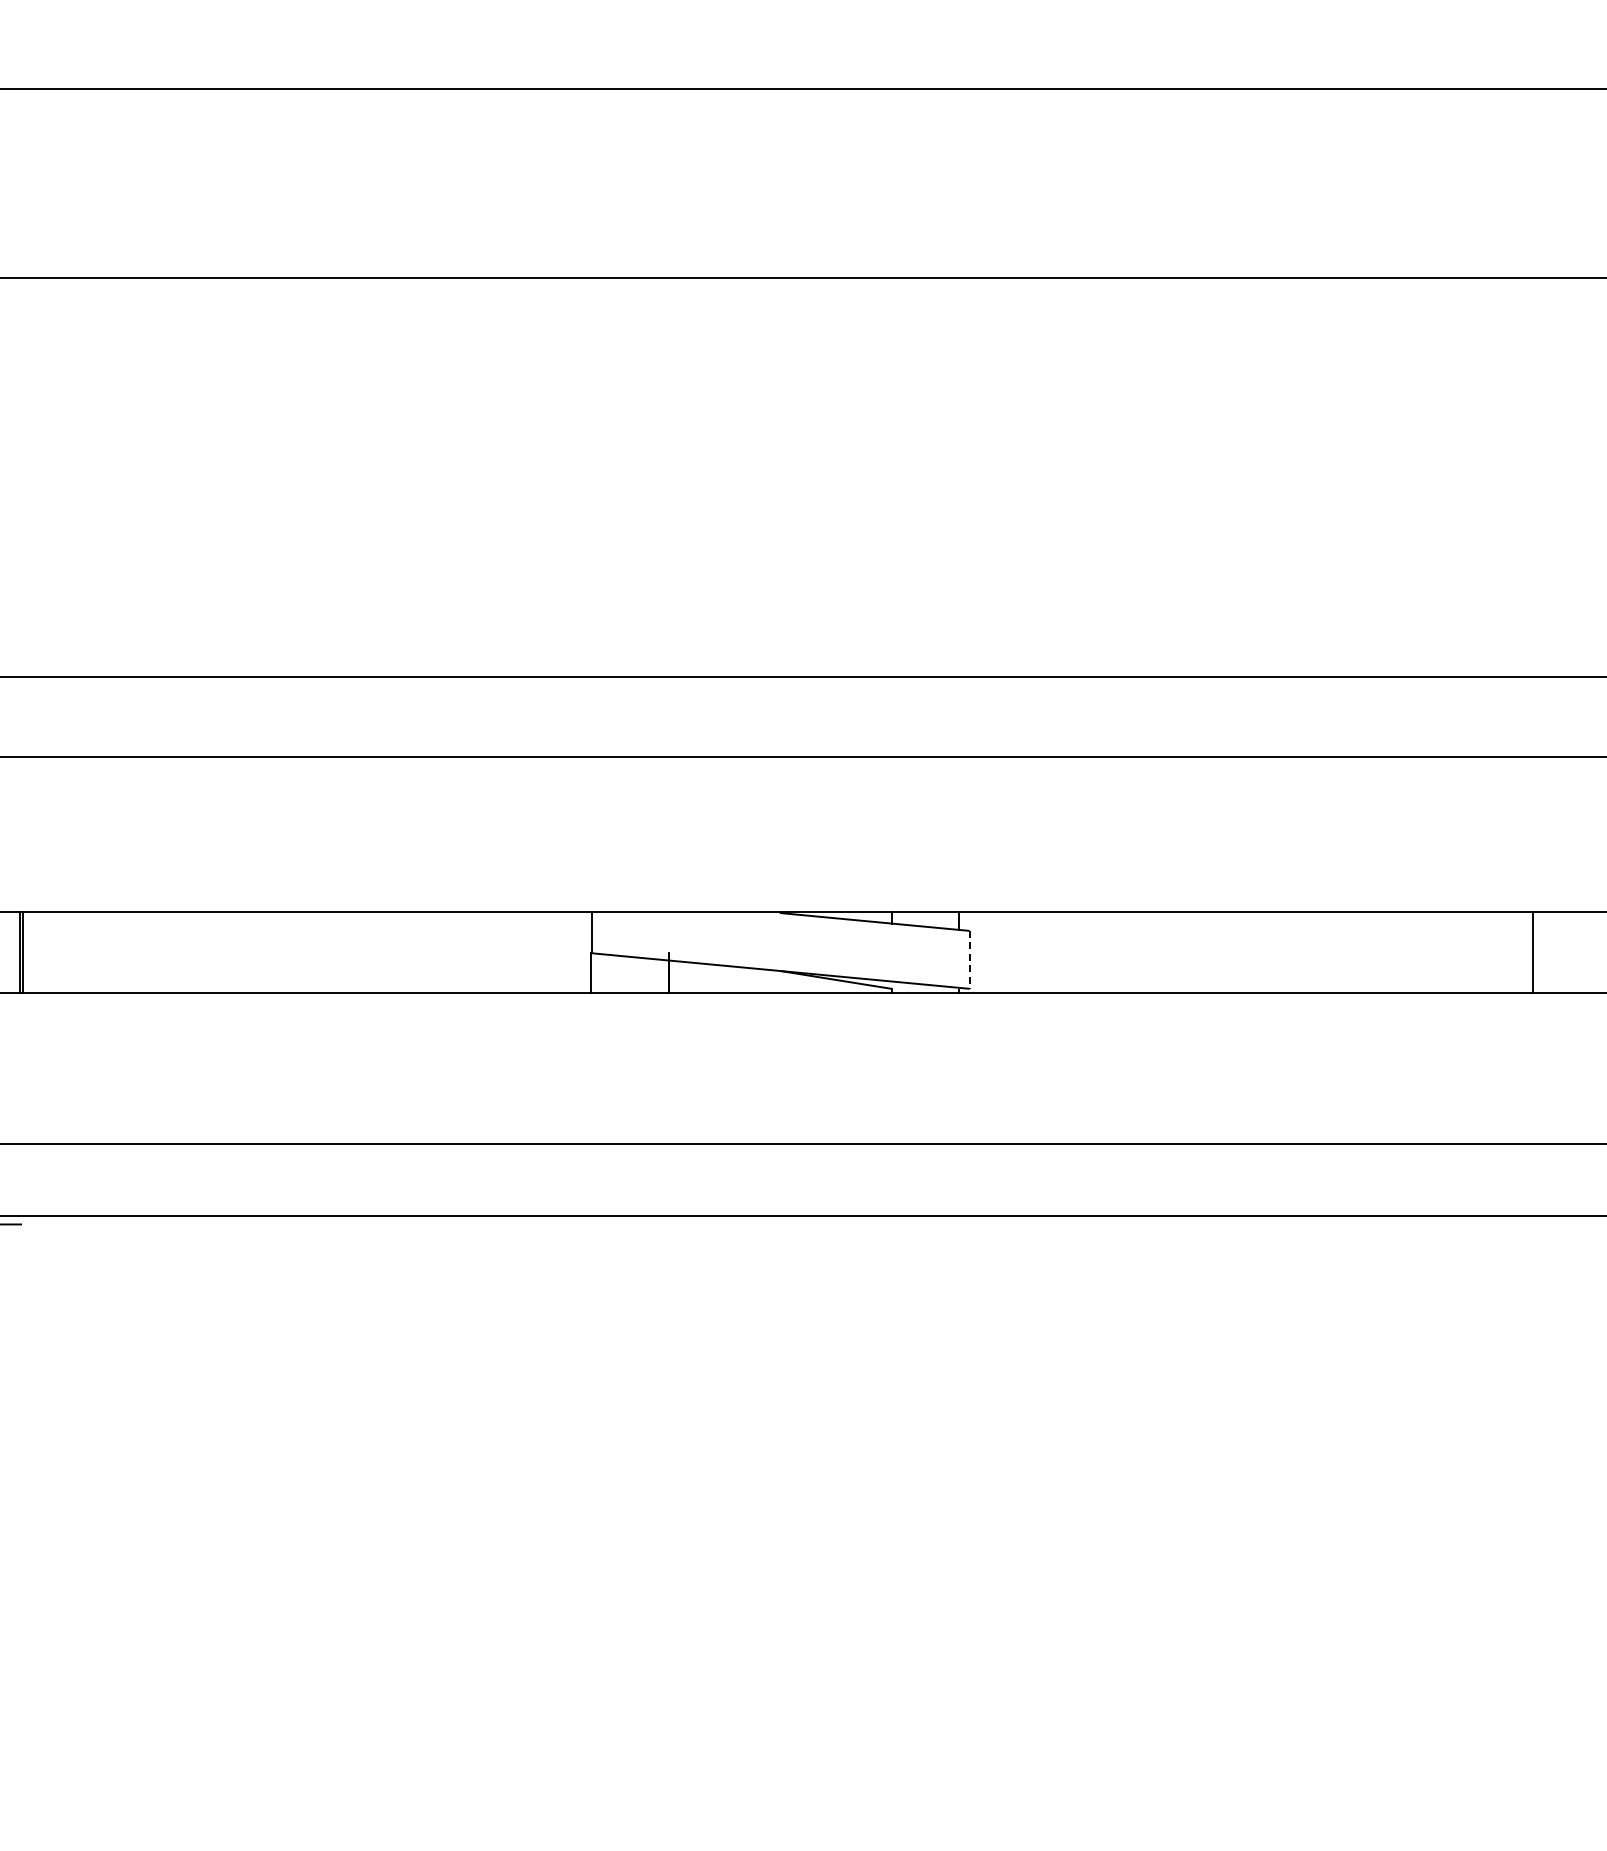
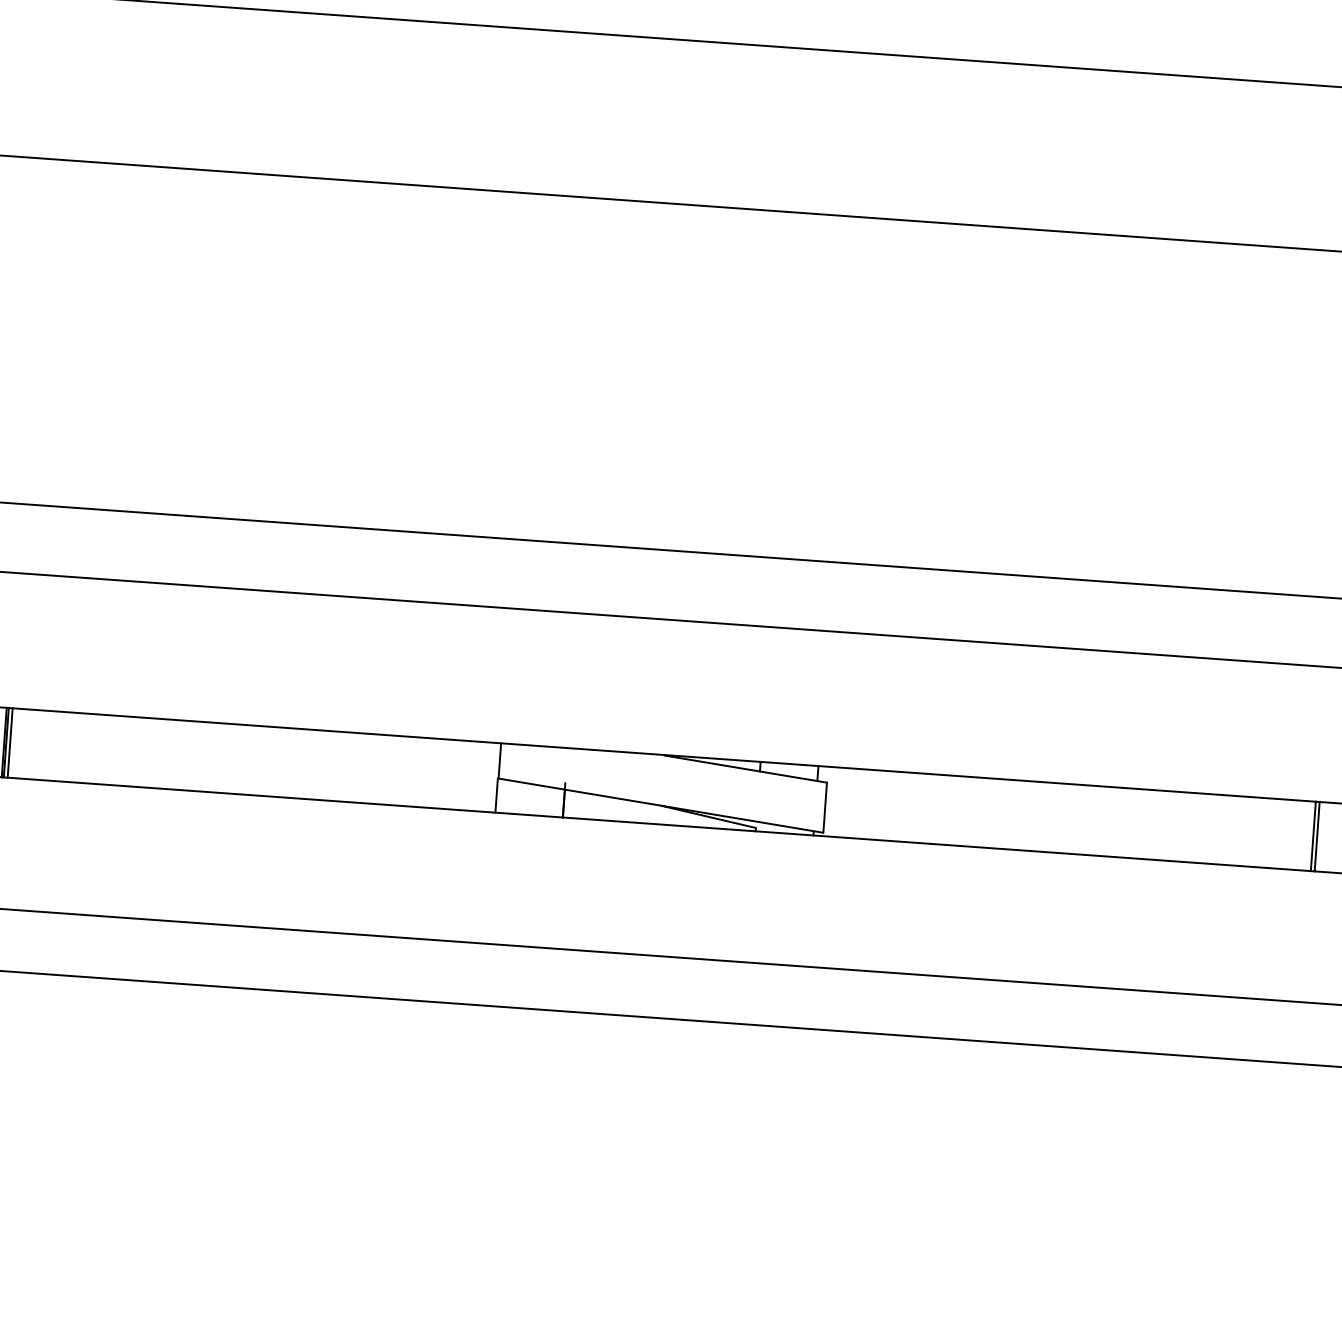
line: (27, 952) -> (10, 742), added
line: (1537, 952) -> (1316, 836), added
line: (969, 959) -> (825, 807), dashed -> solid

